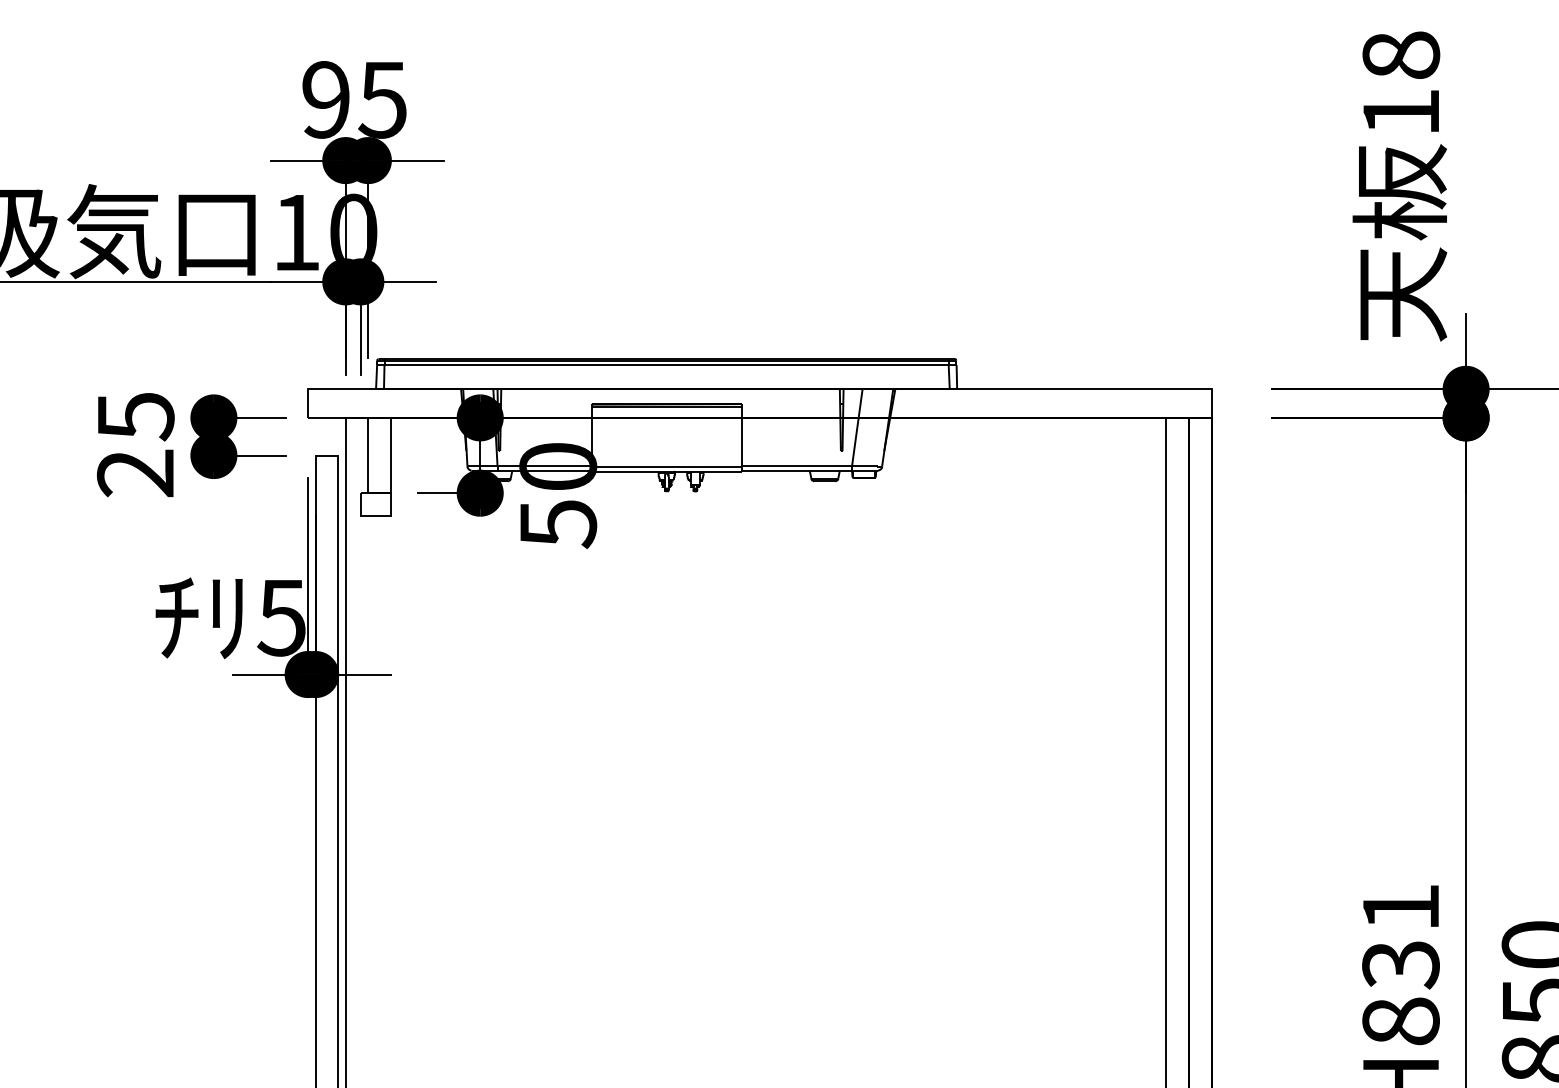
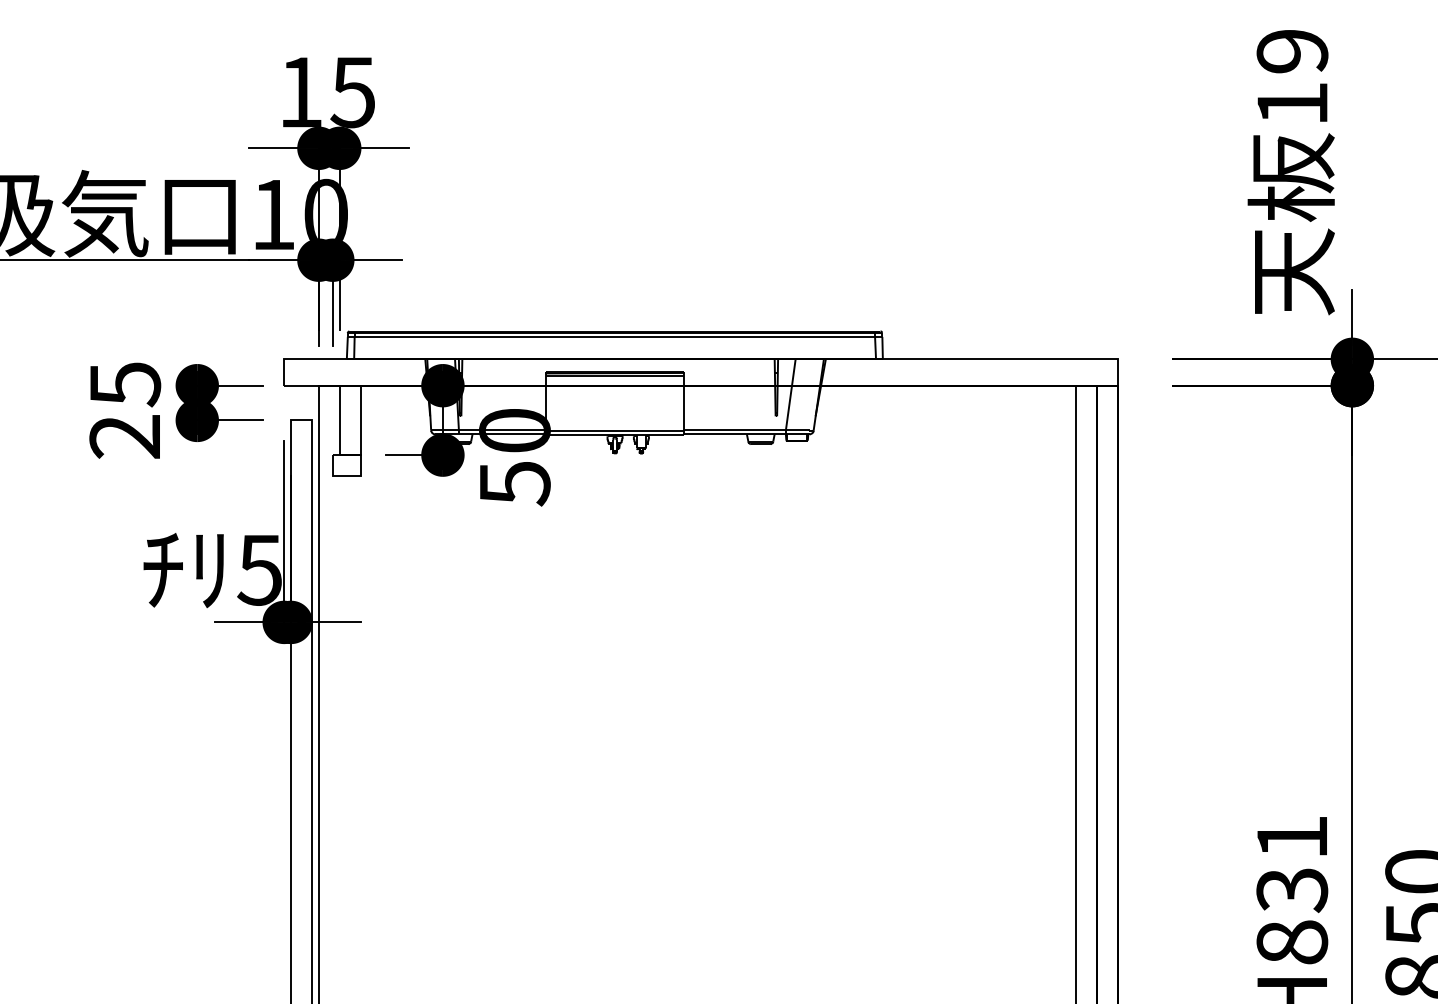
text: (1401, 55) -> (1292, 51), 18 -> 19
text: (325, 100) -> (300, 92), 95 -> 15

